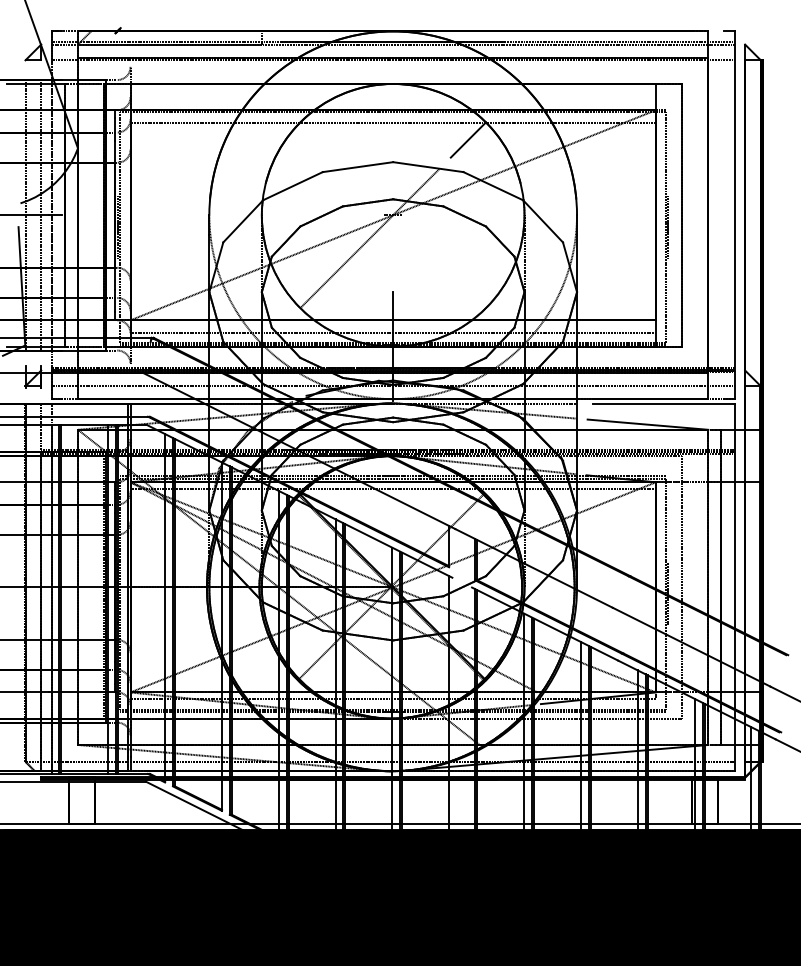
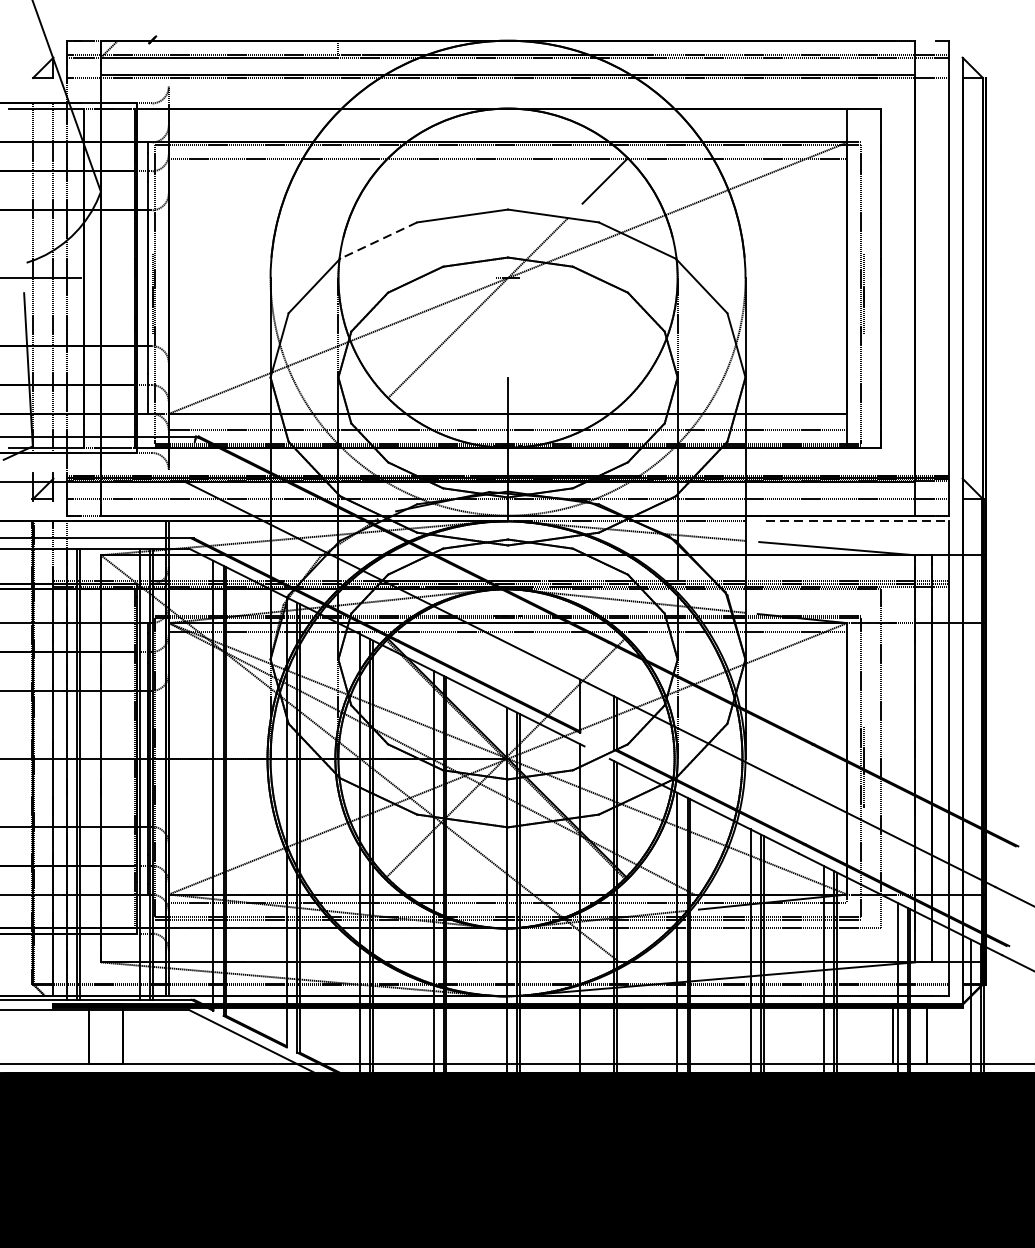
line: (292, 186) -> (377, 241), solid -> dashed
line: (663, 403) -> (857, 521), solid -> dashed

